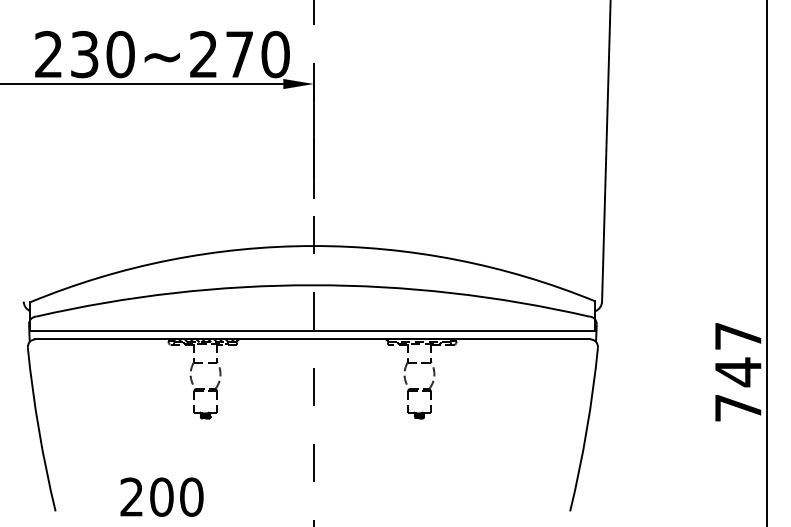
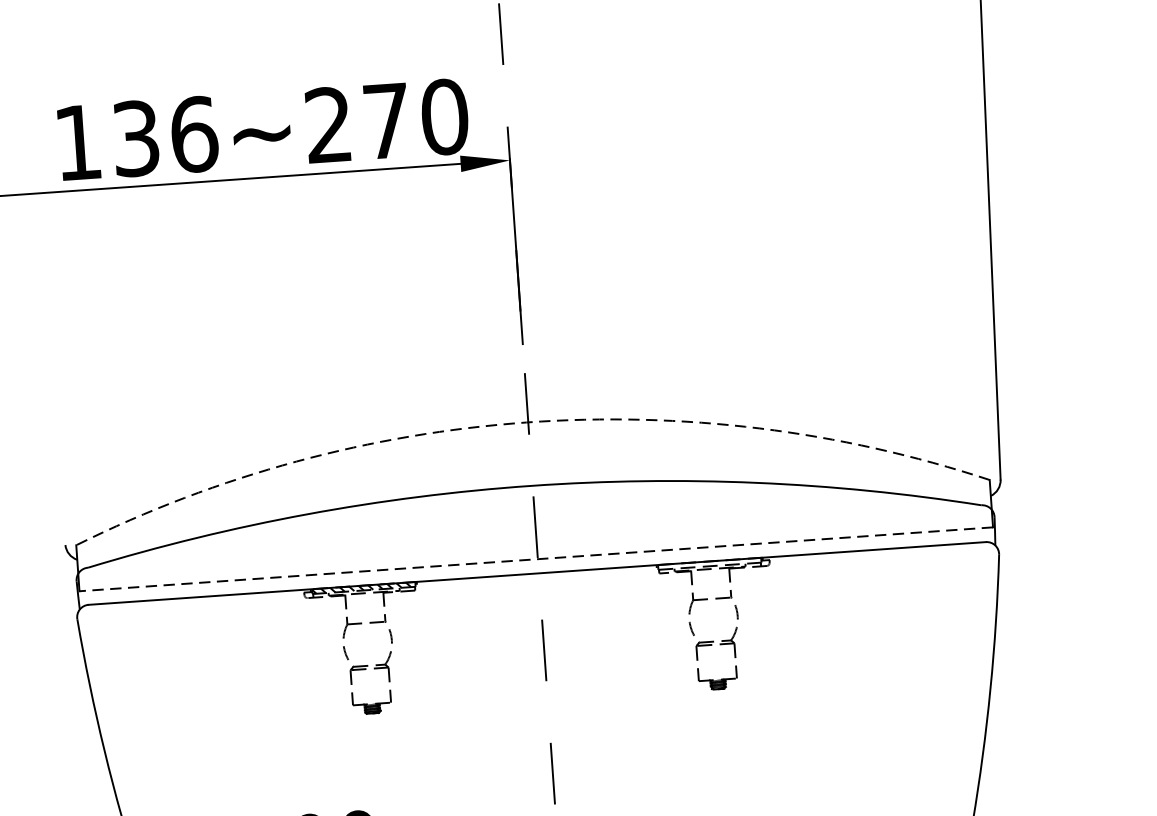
text: (85, 54) -> (137, 138), 230~270 -> 136~270
arc: (312, 246) -> (526, 423), solid -> dashed
line: (312, 330) -> (535, 559), solid -> dashed

